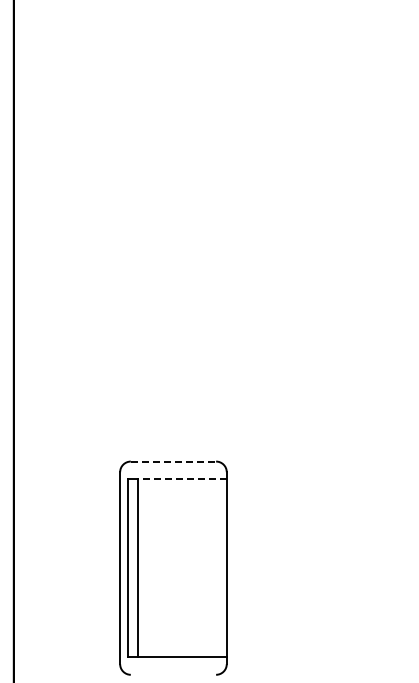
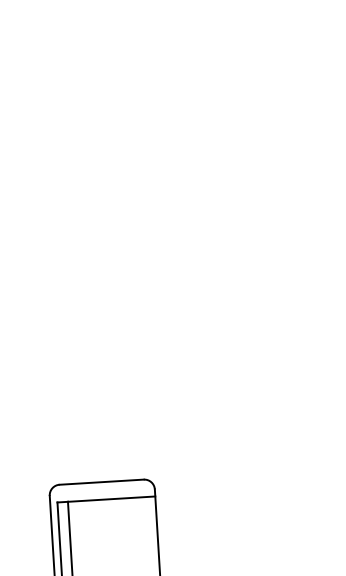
line: (173, 461) -> (101, 482), dashed -> solid
line: (181, 479) -> (110, 499), dashed -> solid

